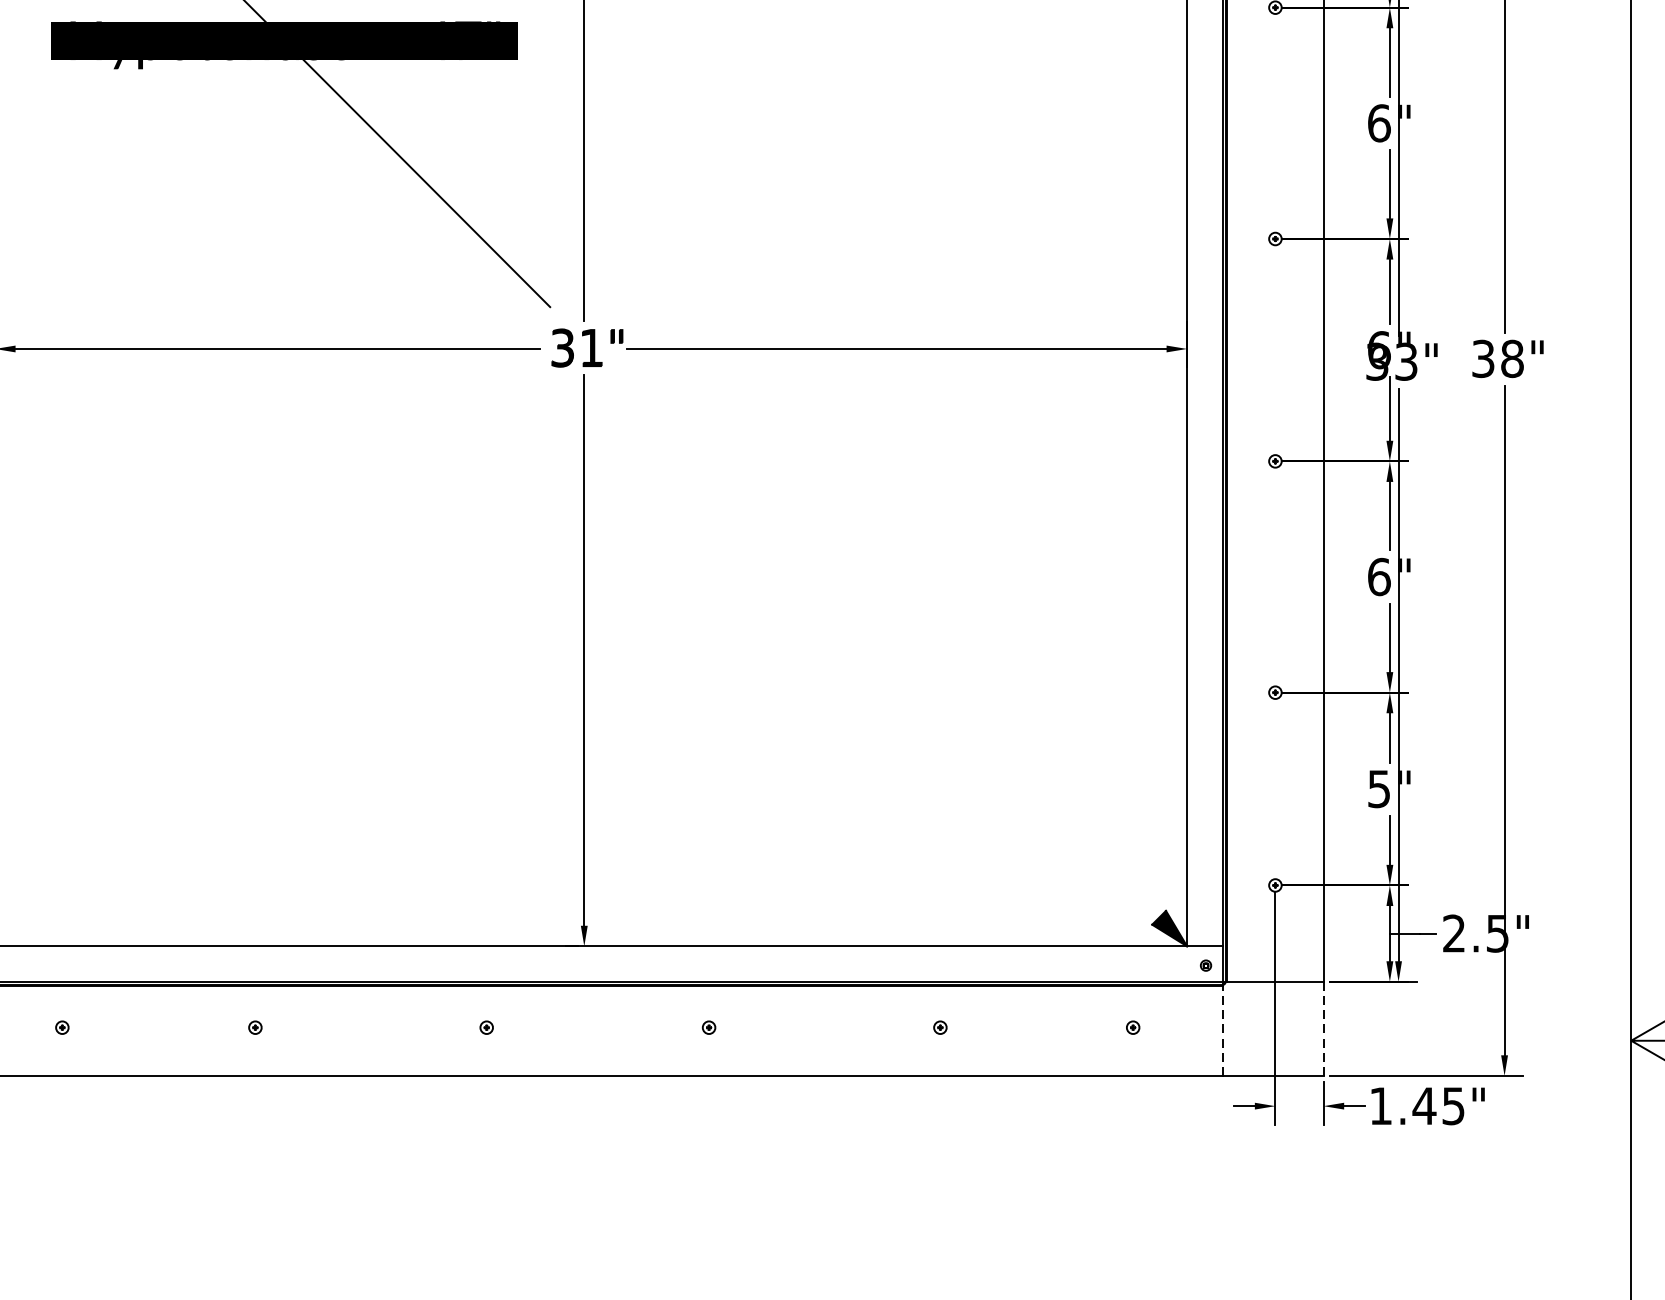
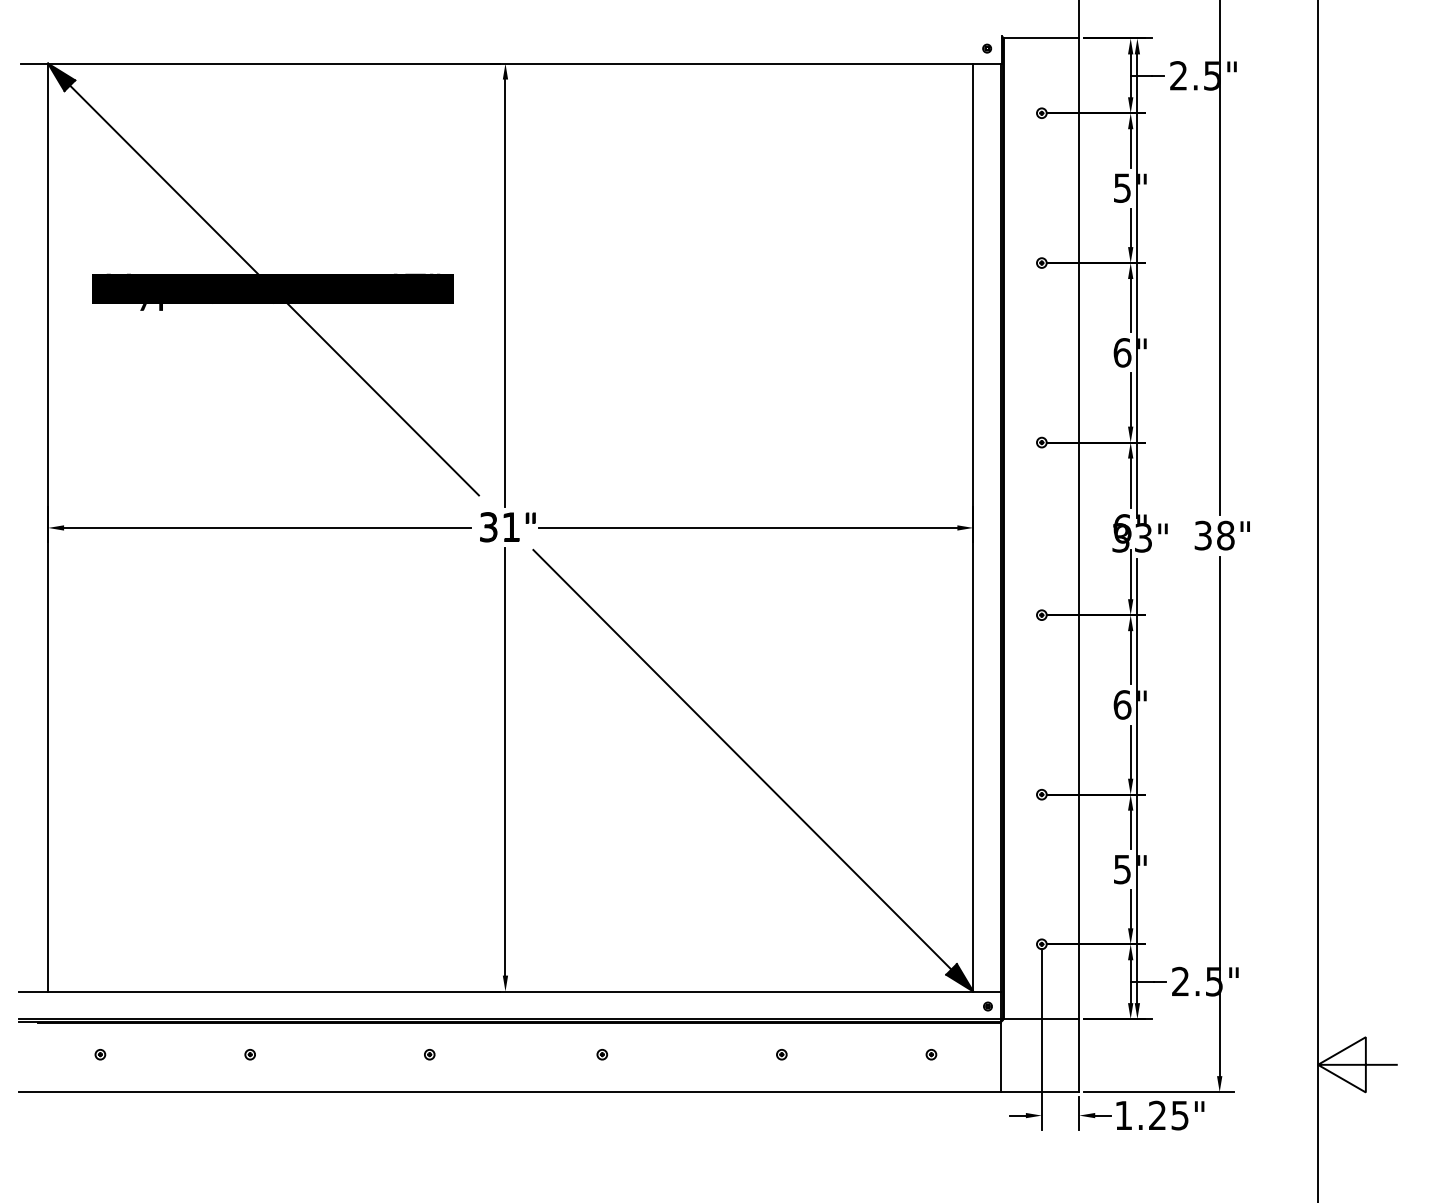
line: (897, 655) -> (748, 765), added
line: (1323, 1028) -> (1079, 1055), dashed -> solid
line: (1222, 1031) -> (1000, 1057), dashed -> solid
text: (1424, 1104) -> (1157, 1114), 1.45" -> 1.25"

